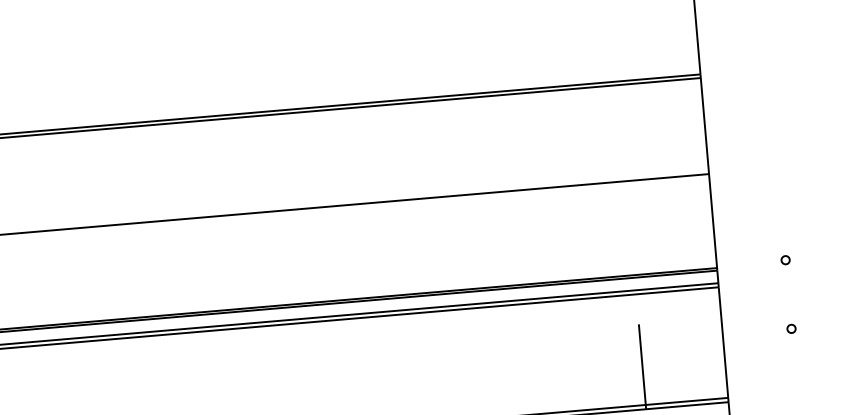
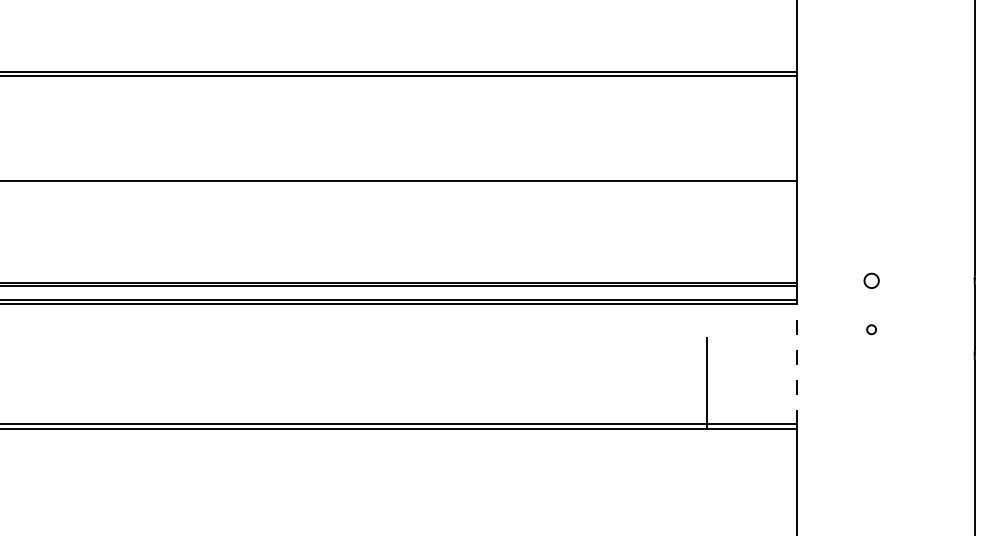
part: (785, 259) -> (871, 280), size x1.6
part: (791, 328) -> (871, 329), moved
line: (723, 341) -> (796, 363), solid -> dashed

